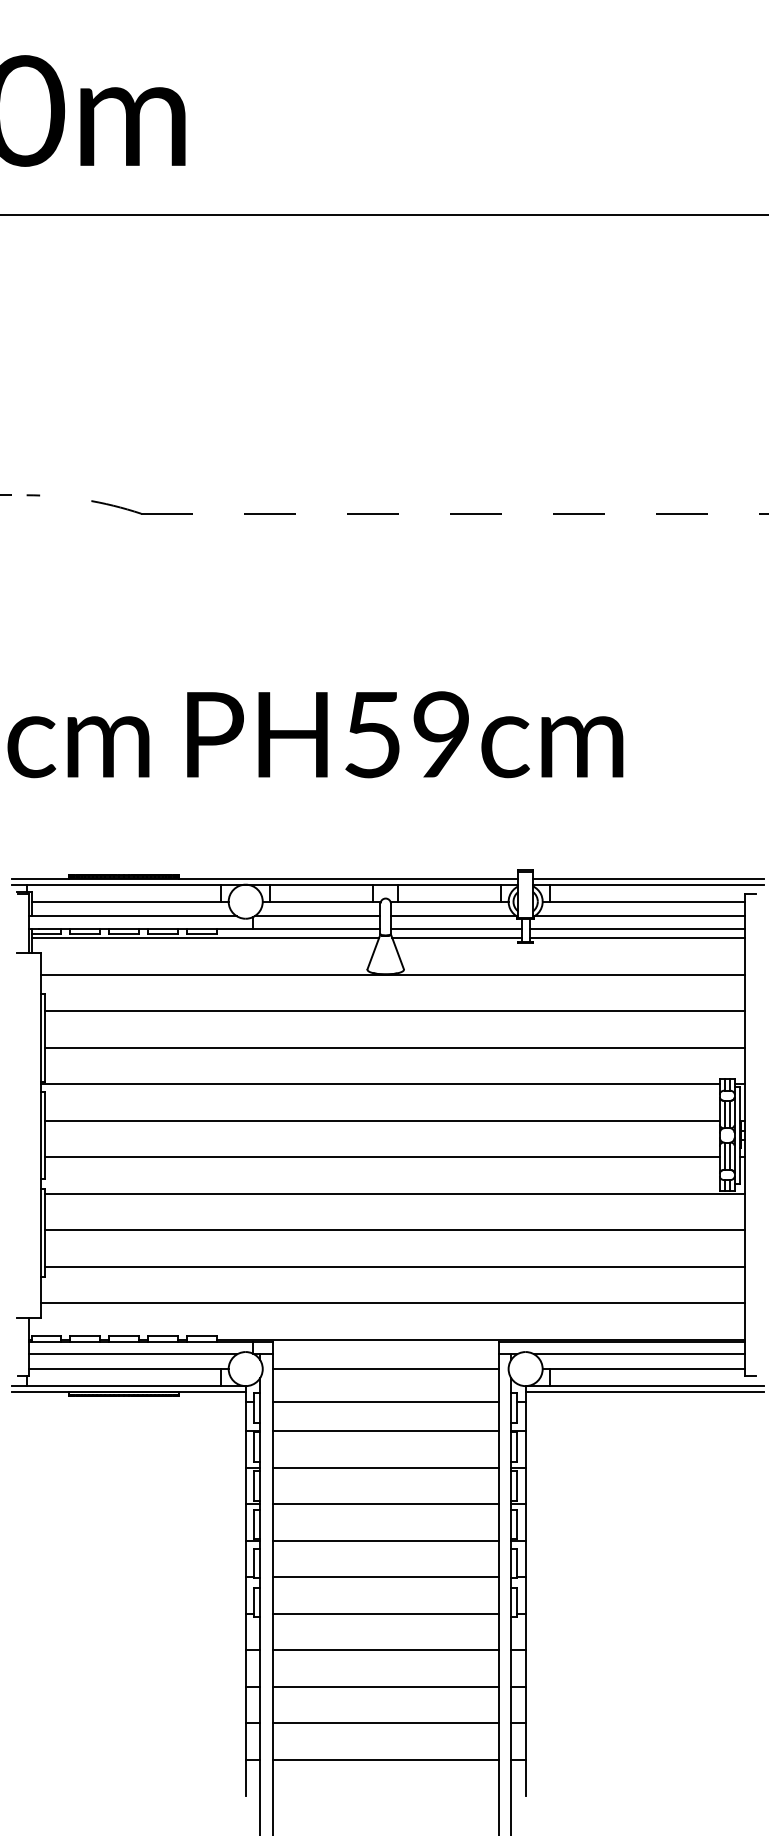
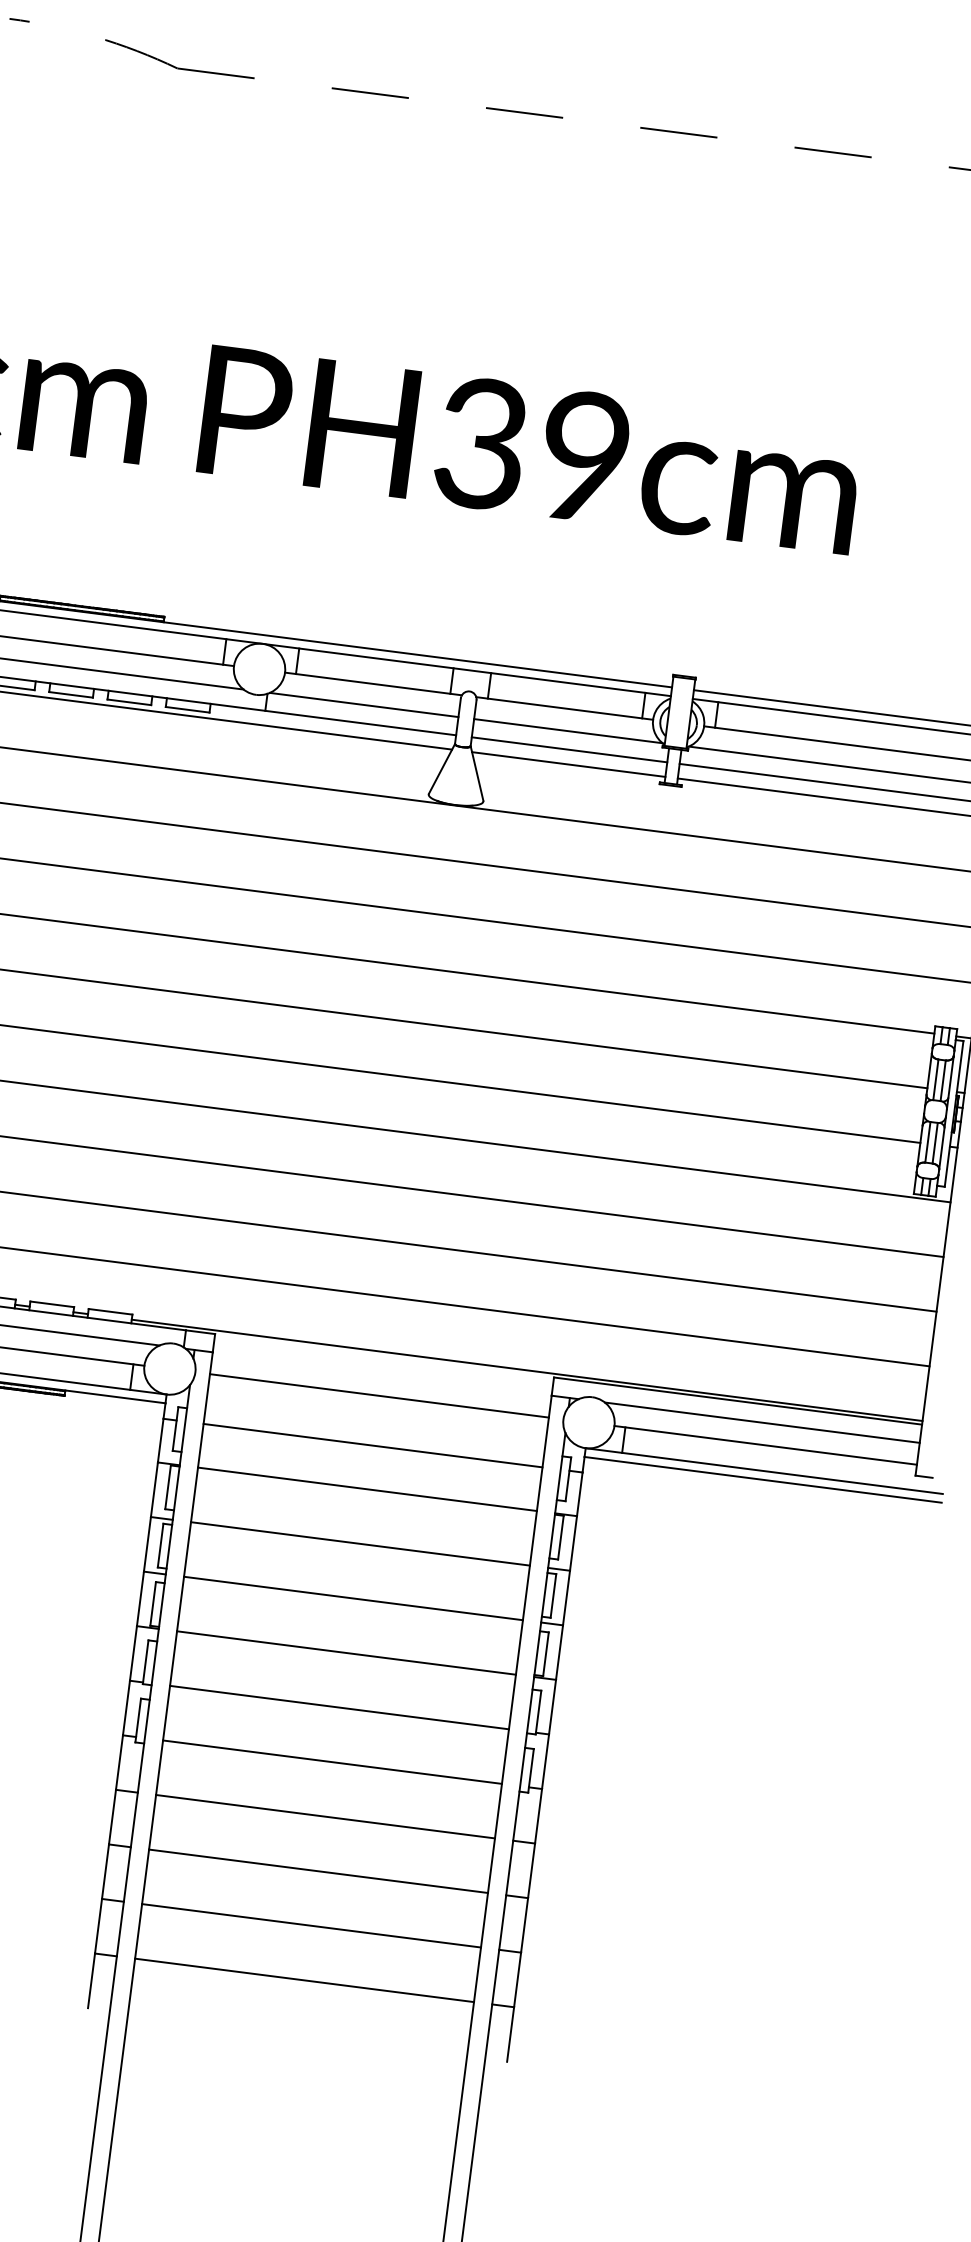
text: (371, 734) -> (479, 443), PH59cm -> PH39cm

